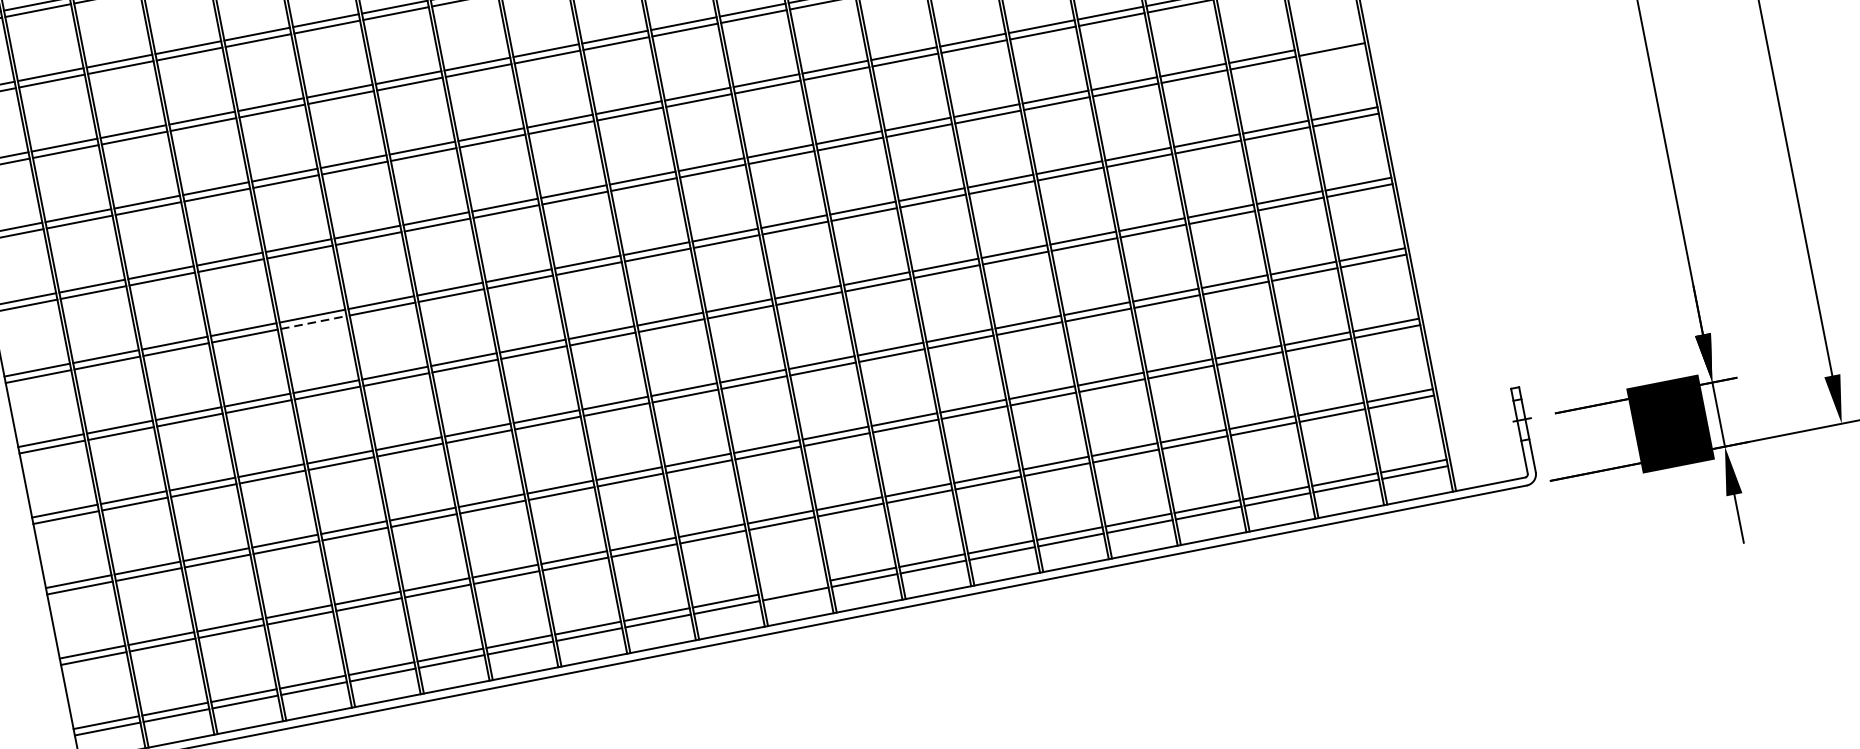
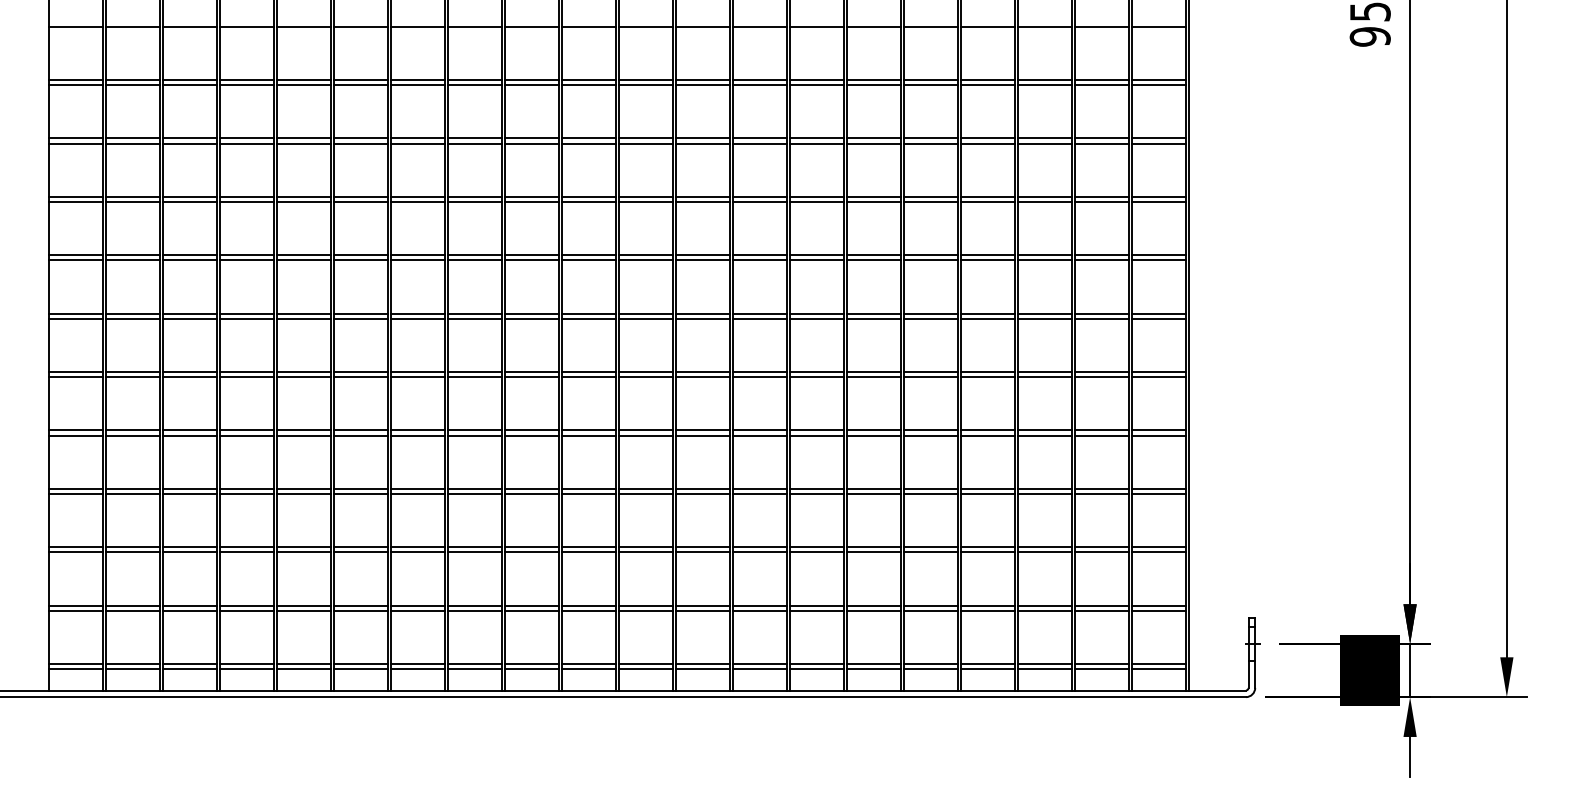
line: (1330, 43) -> (1158, 313), added
line: (314, 322) -> (304, 377), dashed -> solid
line: (794, 587) -> (645, 663), added

